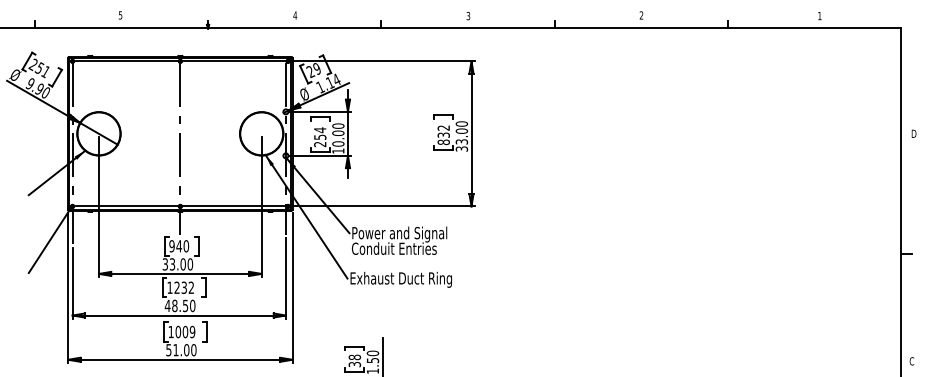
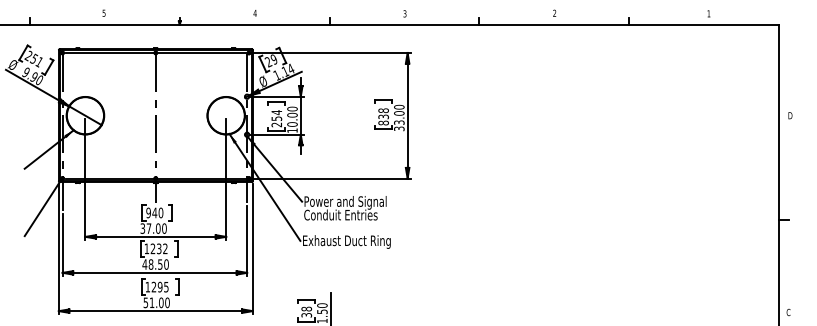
text: (443, 127) -> (383, 110), 832 -> 838
text: (171, 264) -> (148, 228), 33.00 -> 37.00
text: (184, 331) -> (159, 286), 1009 -> 1295

